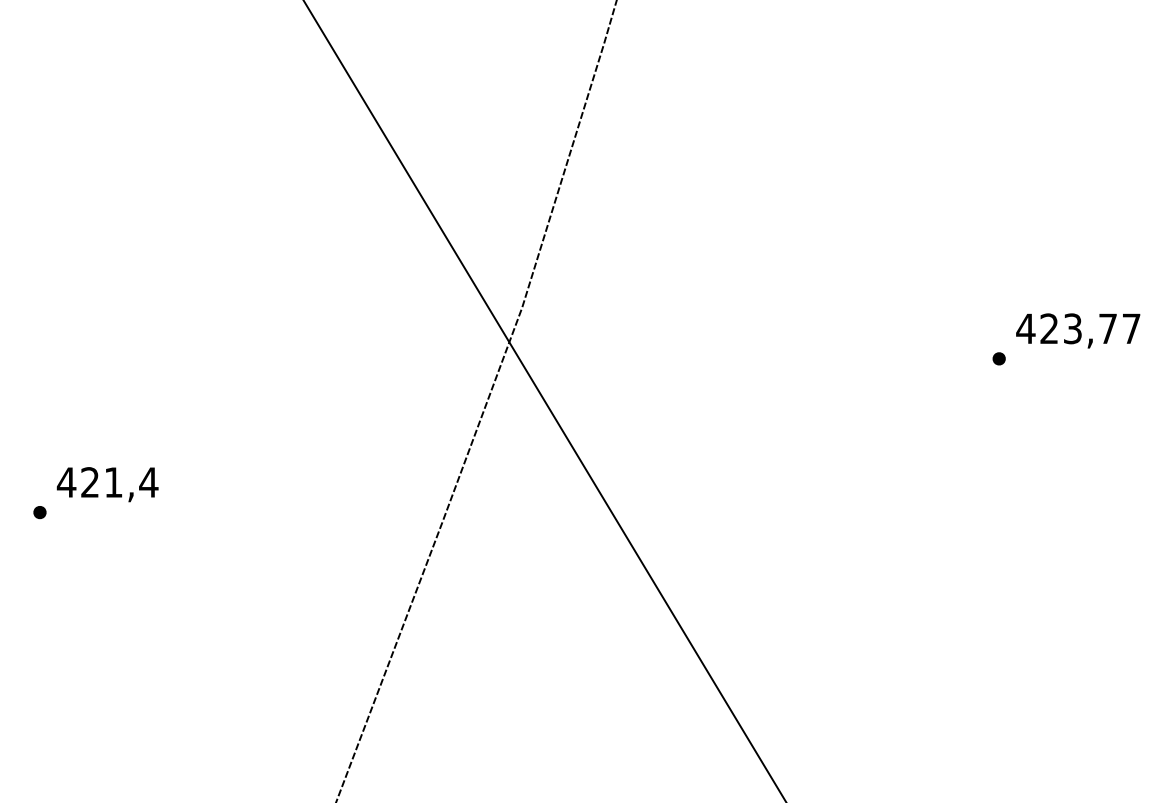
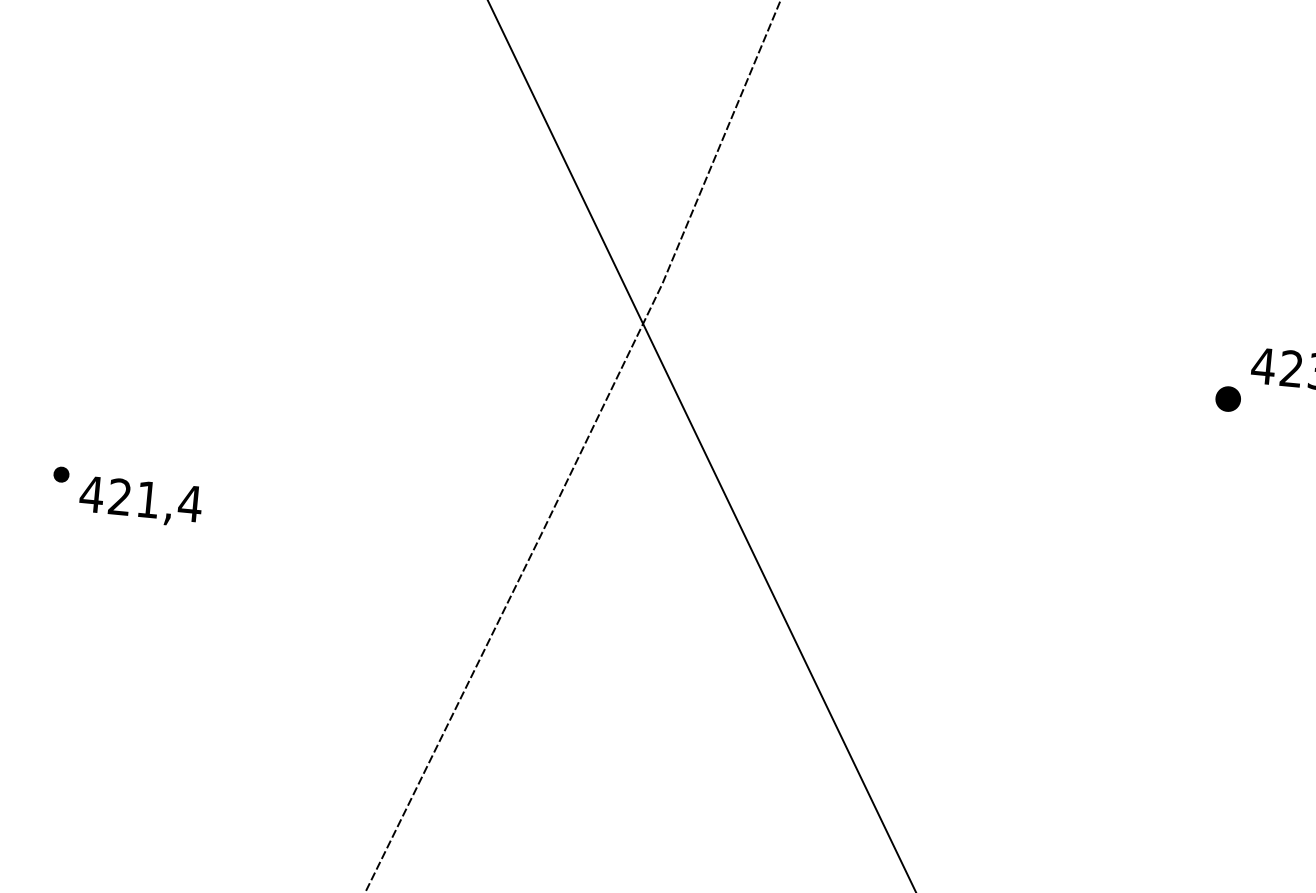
part: (998, 358) -> (1227, 398), size x1.6
text: (107, 484) -> (140, 501), moved

